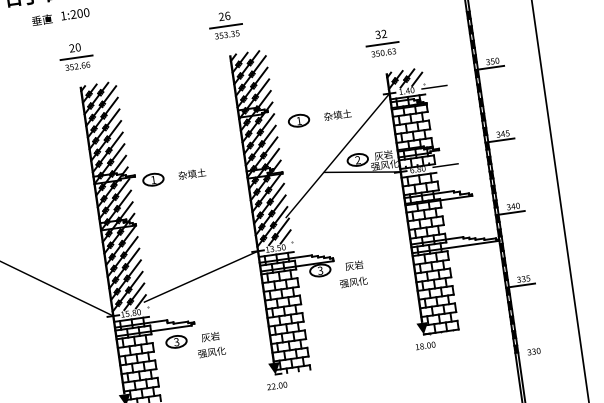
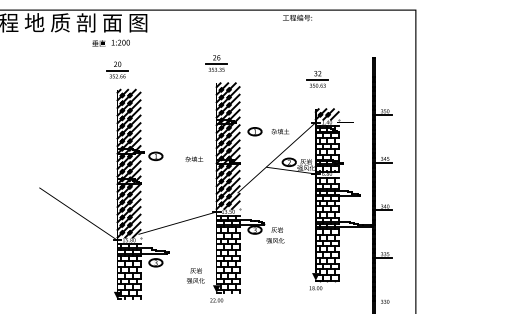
part: (381, 43) -> (317, 79), moved
text: (192, 172) -> (194, 158), moved
text: (210, 344) -> (195, 275), moved

